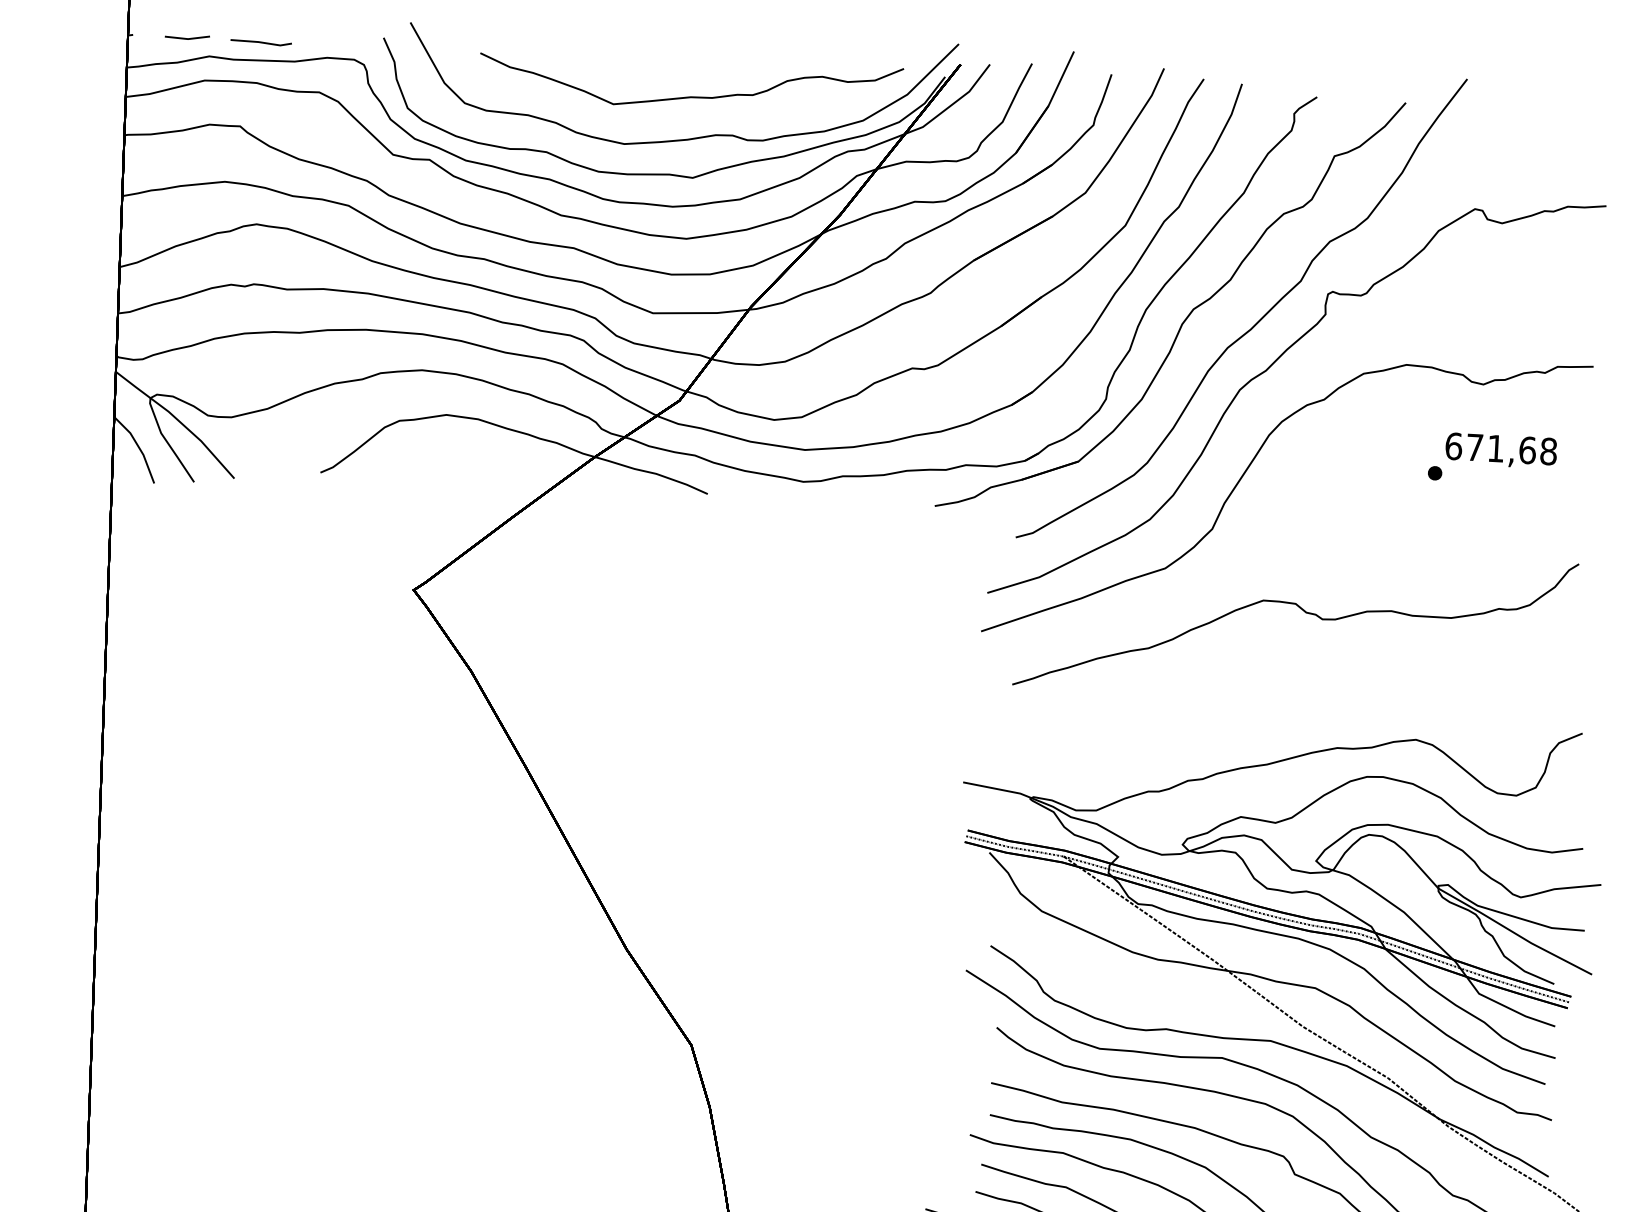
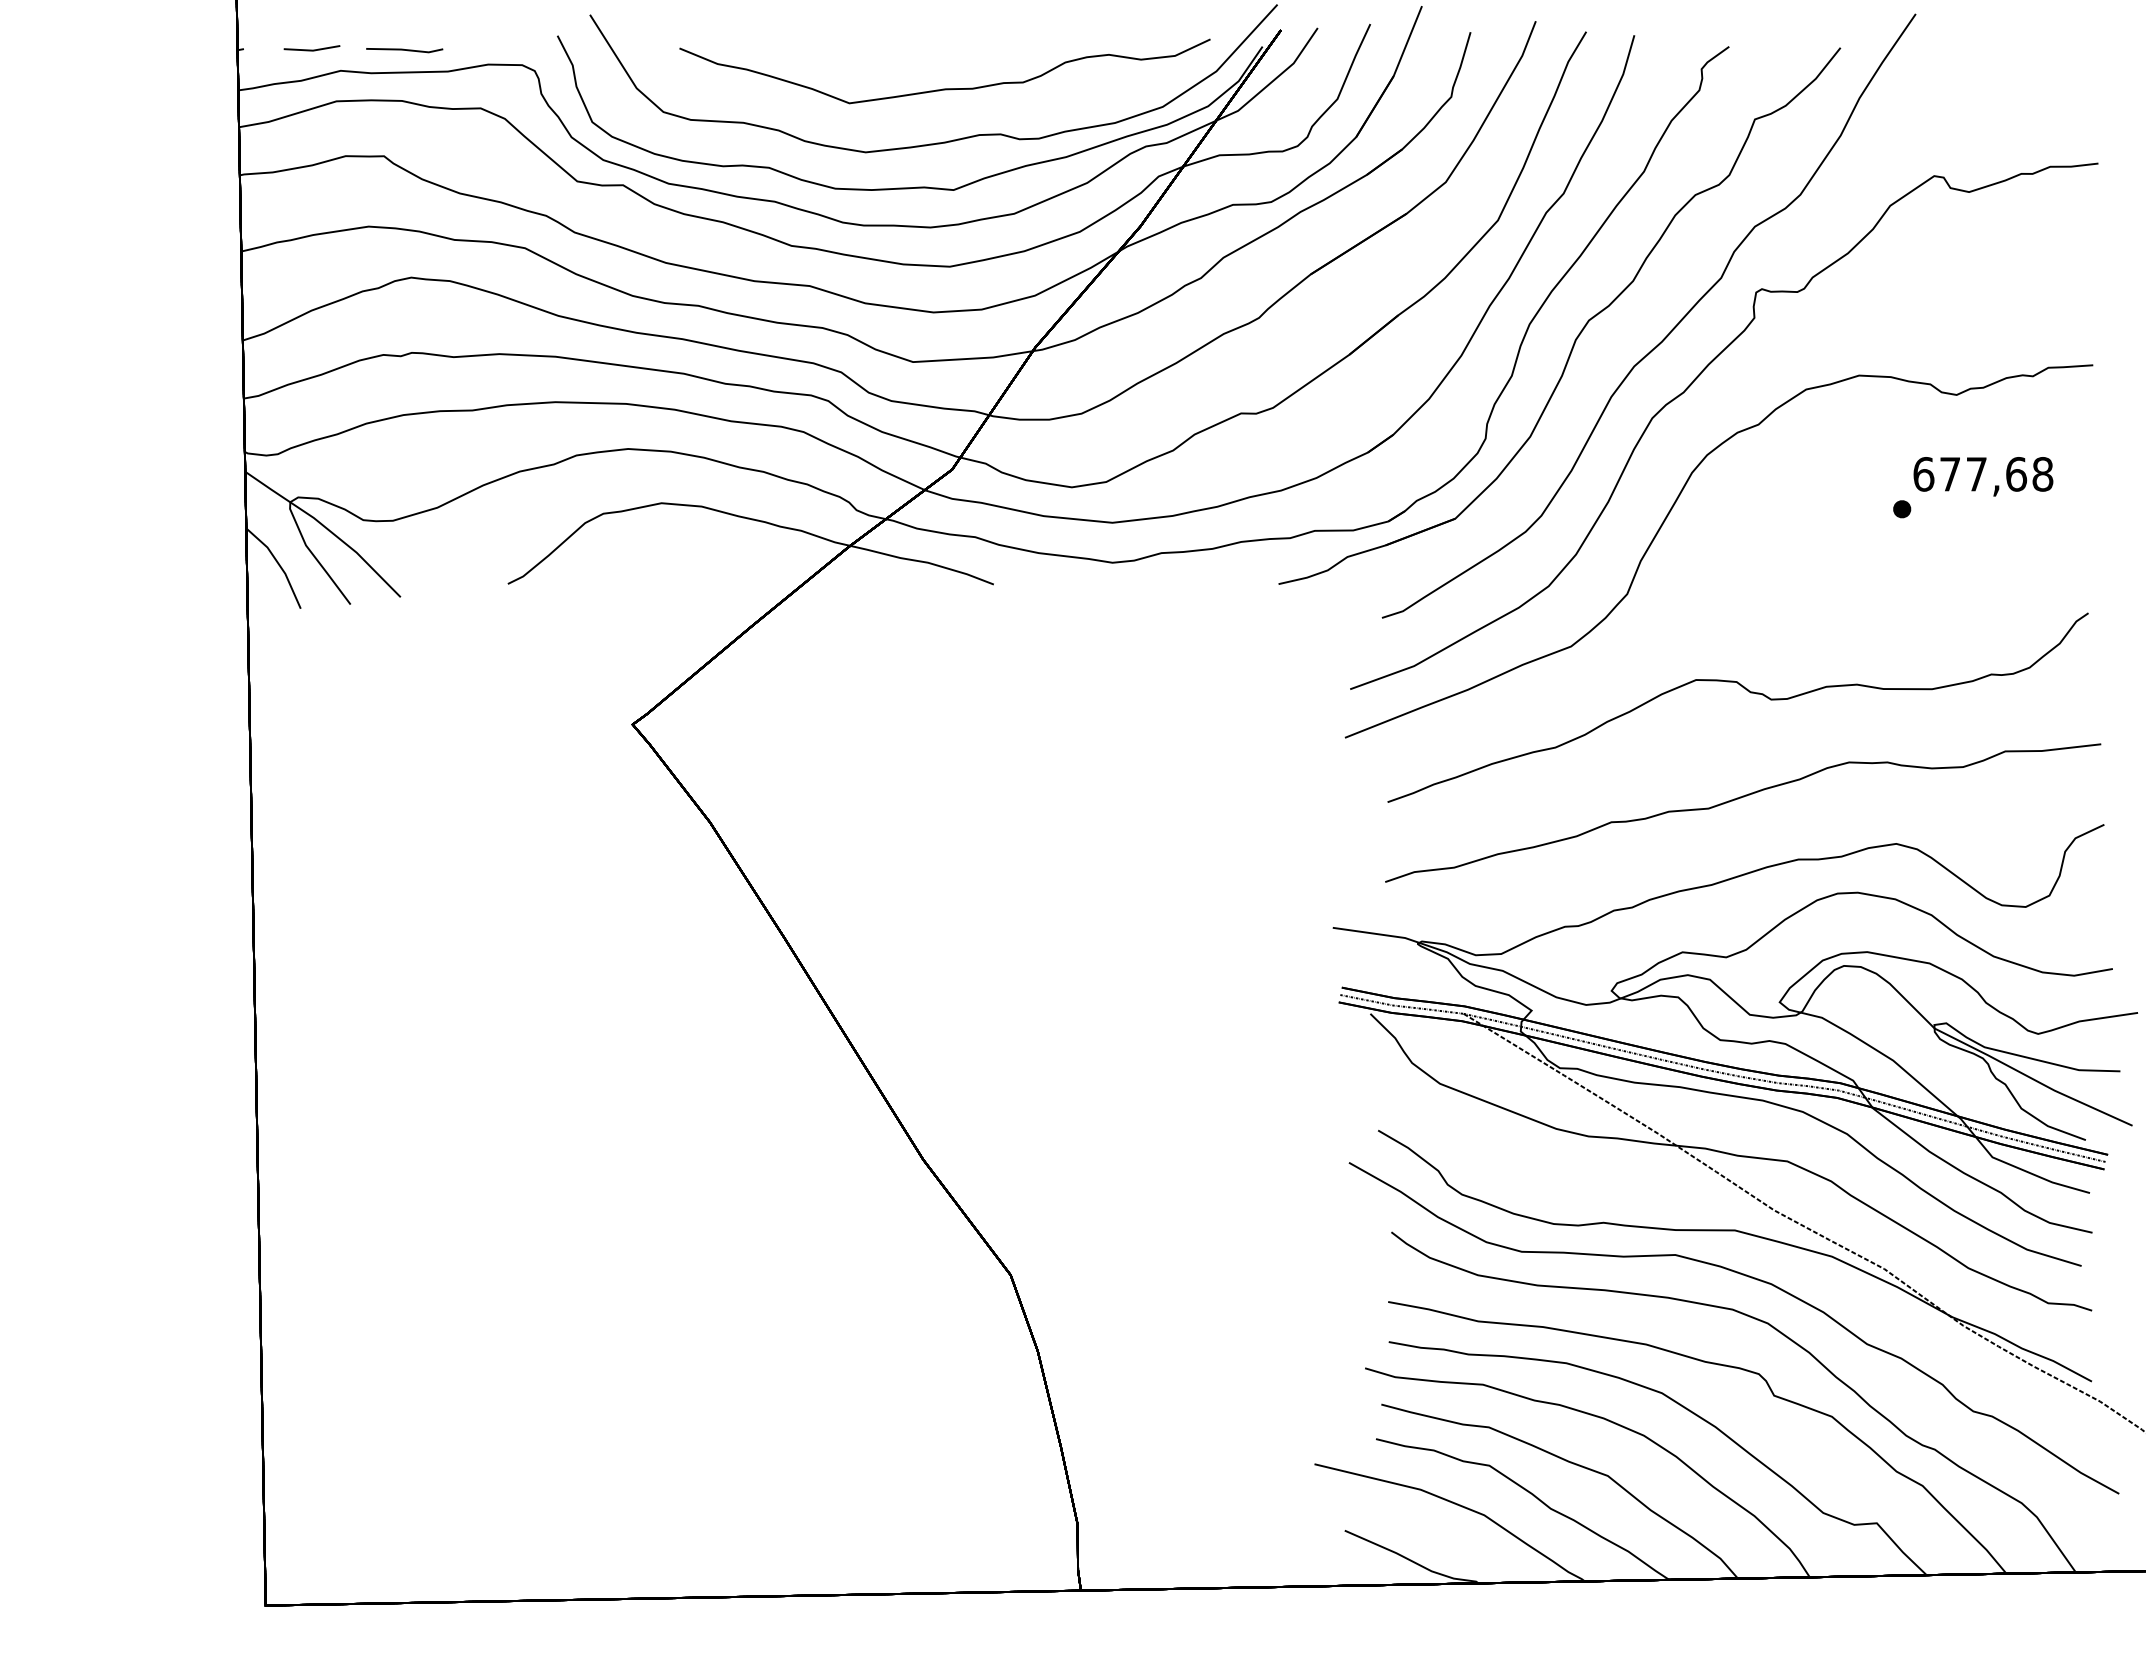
text: (1495, 448) -> (1976, 474), 671,68 -> 677,68
curve: (1292, 697) -> (1738, 799), added

